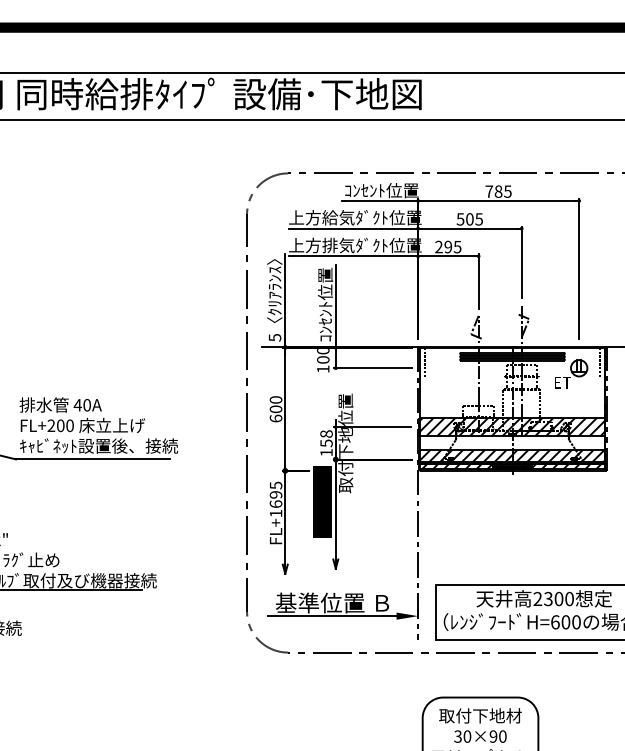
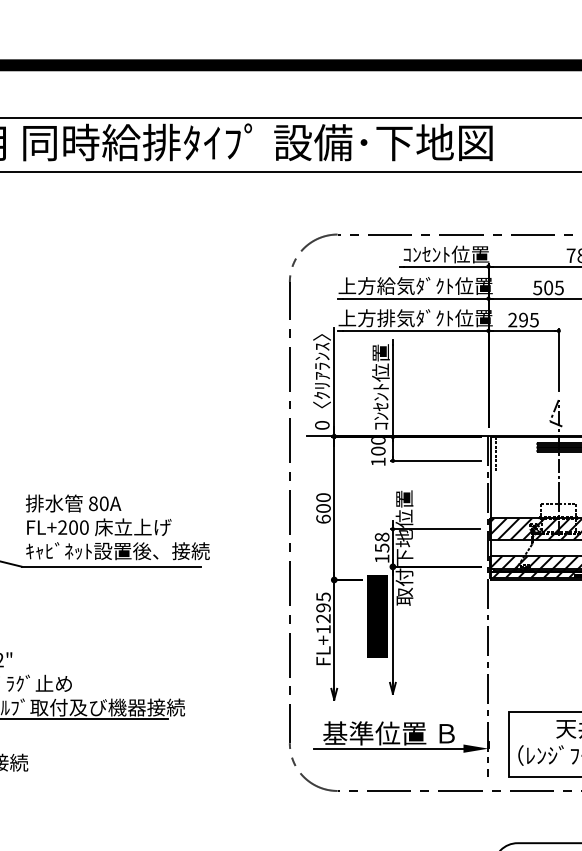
text: (274, 337) -> (321, 425), 5 -> 0
text: (77, 405) -> (92, 504), 40A -> 80A
text: (275, 503) -> (322, 617), FL+1695 -> FL+1295

